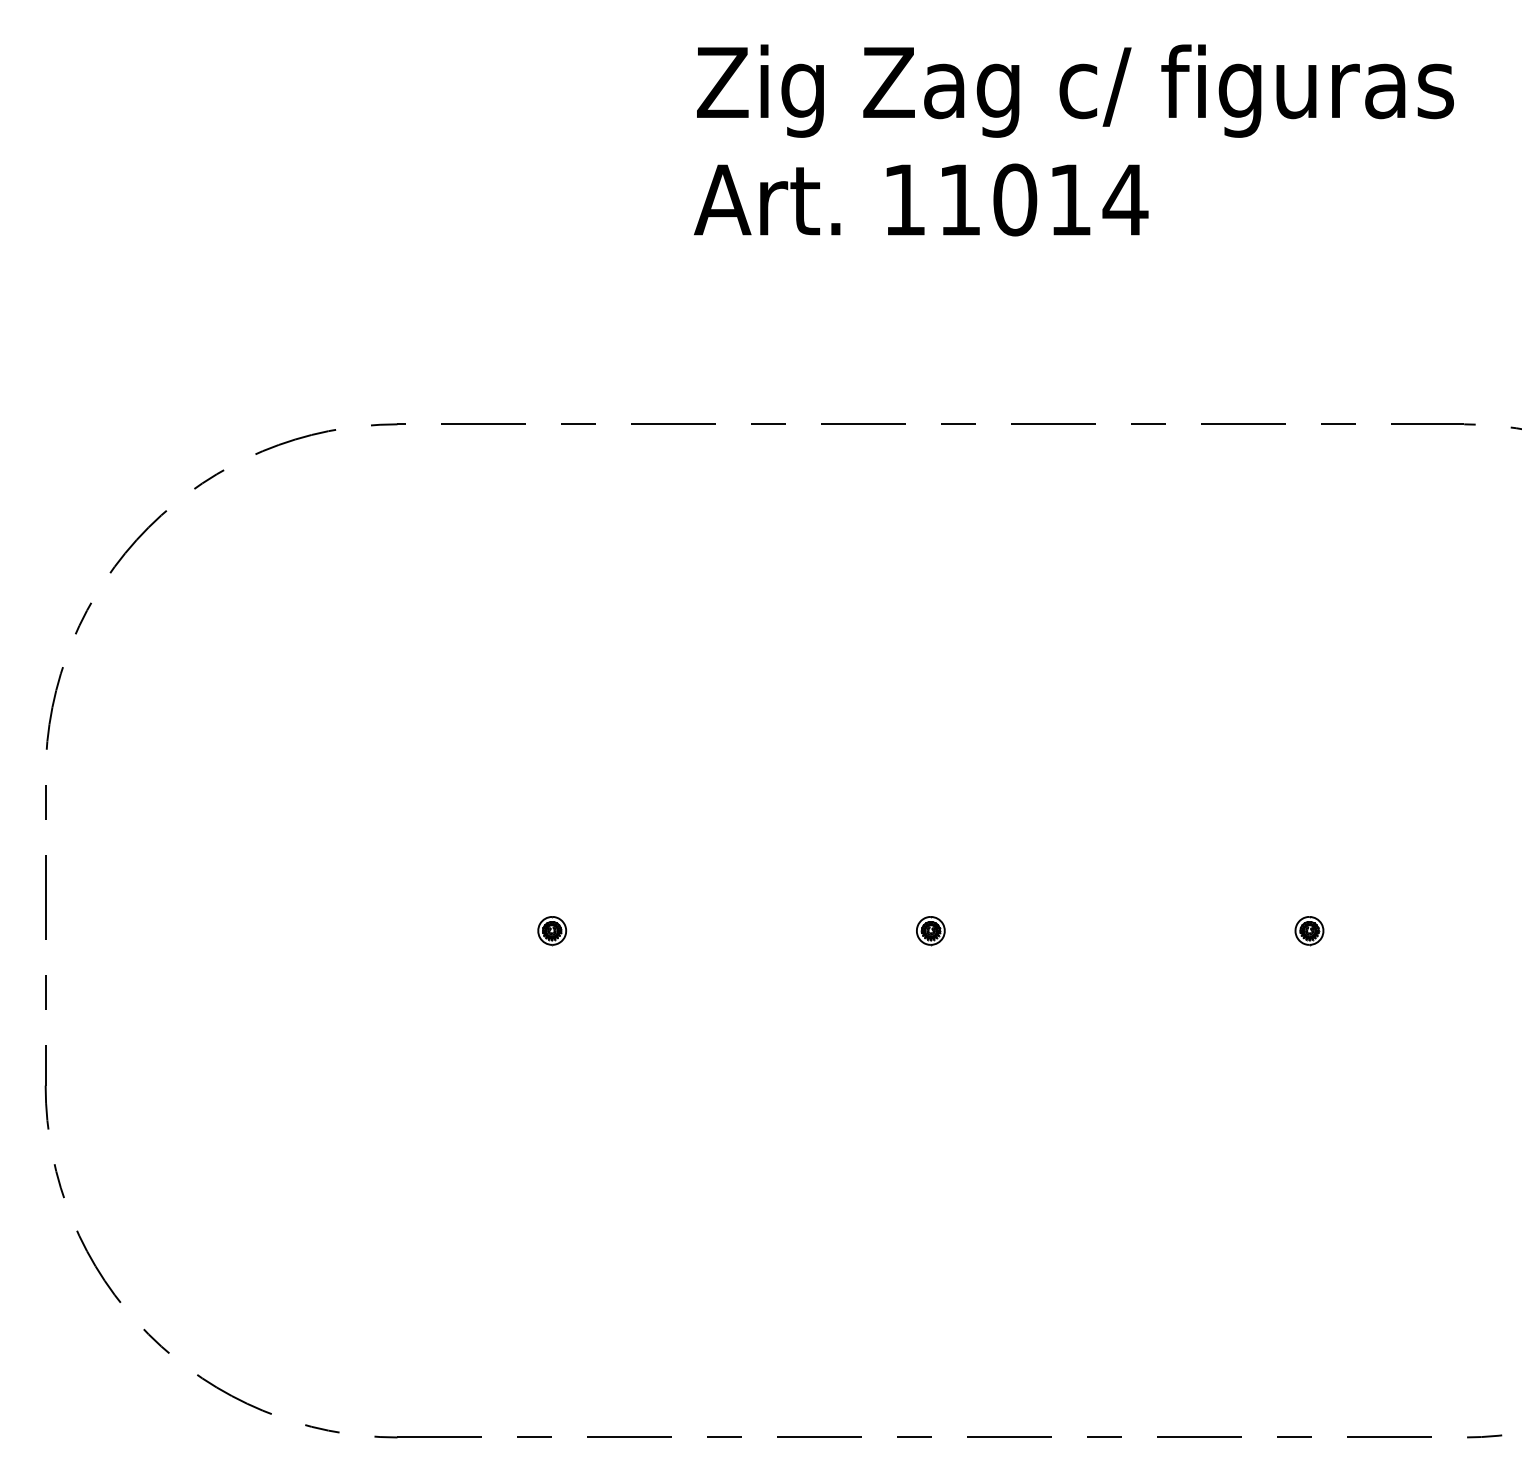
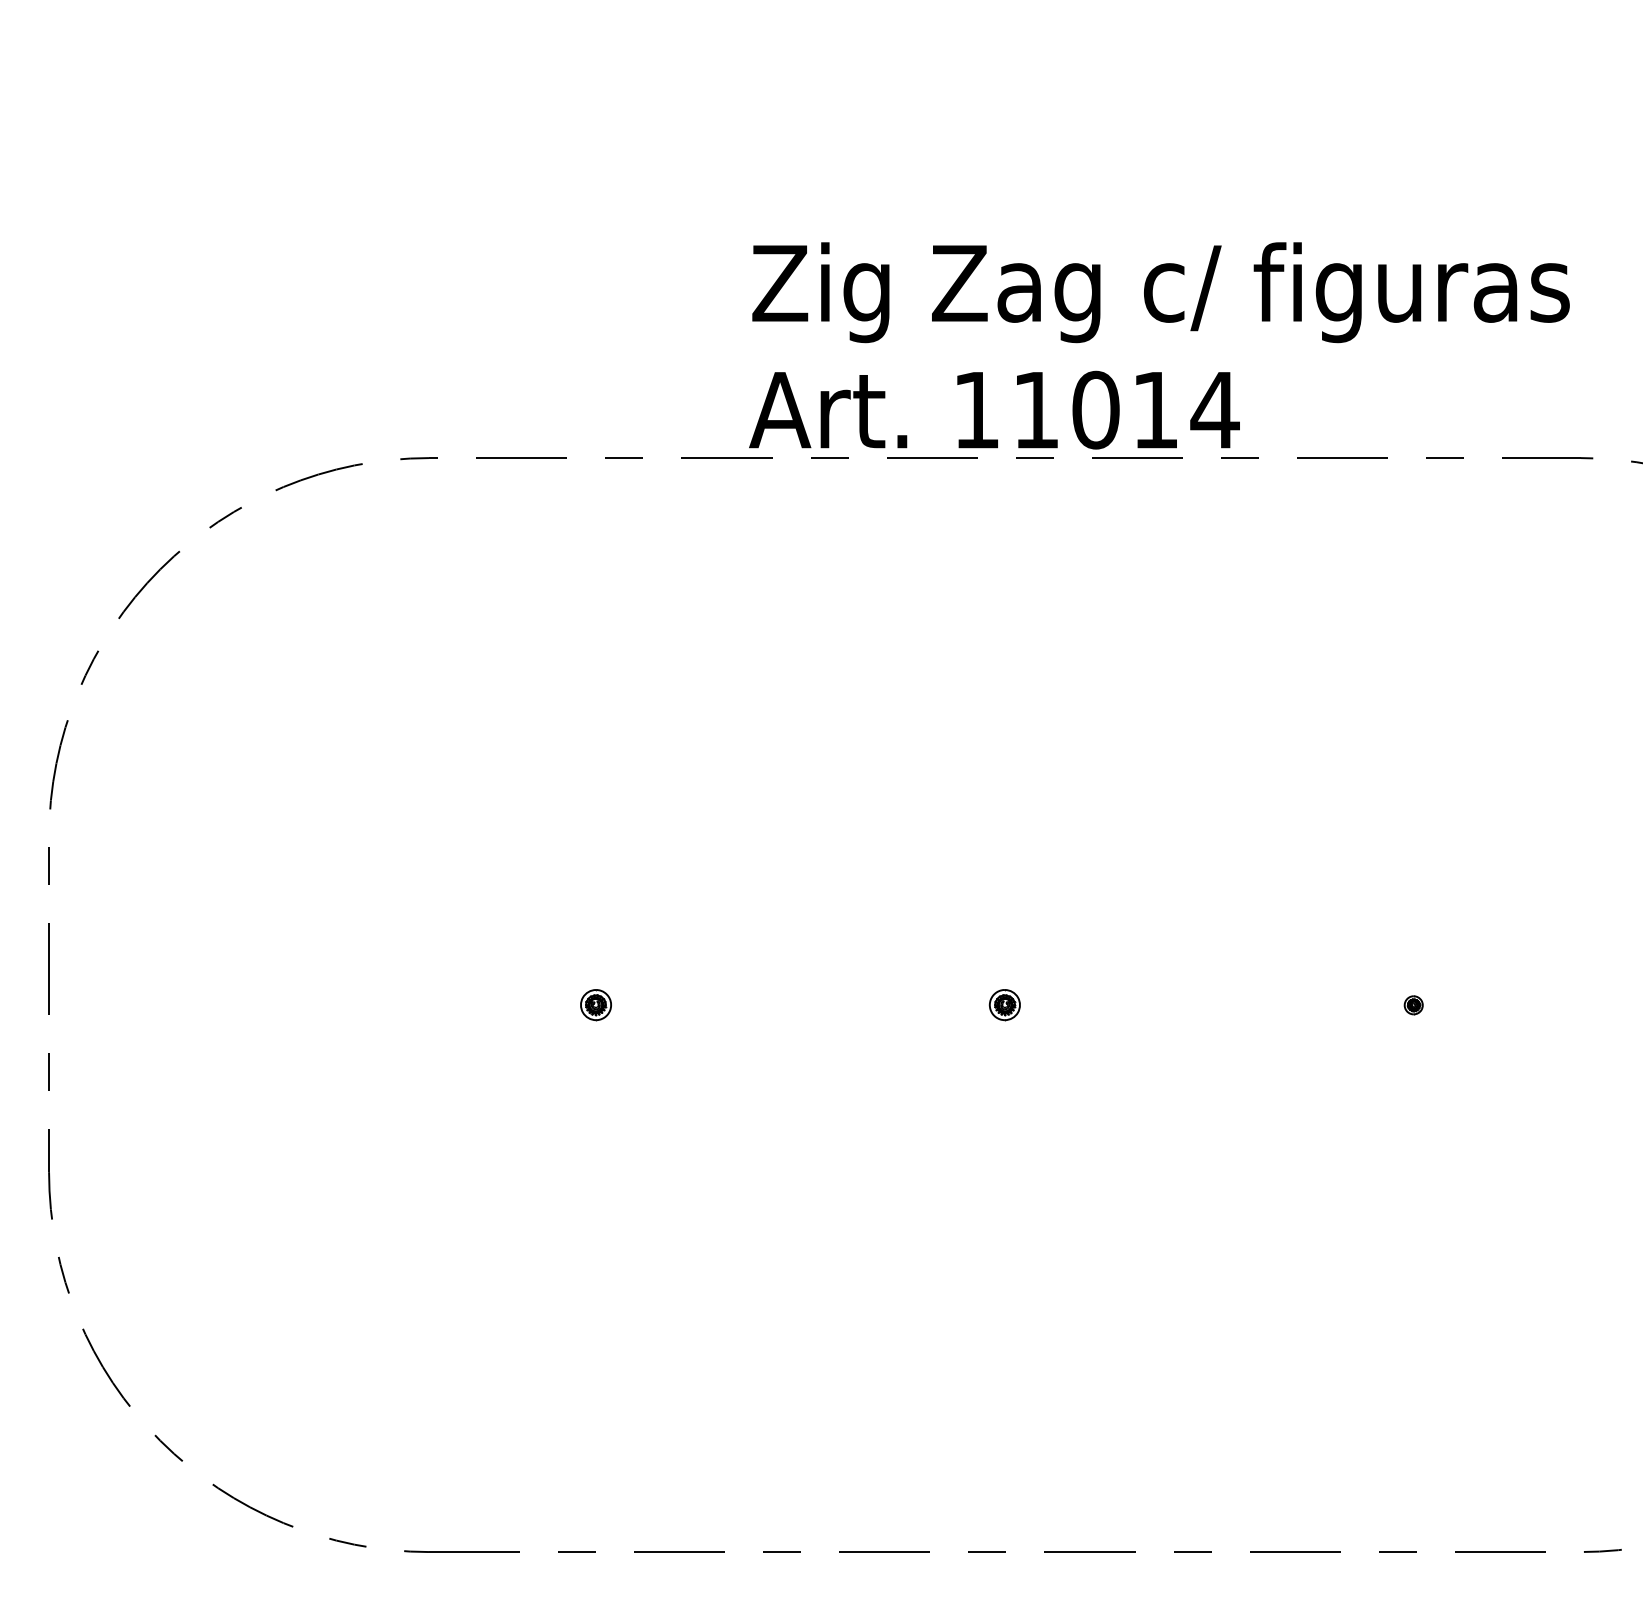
text: (1073, 140) -> (1158, 345), moved
part: (1309, 931) -> (1413, 1005), size x0.6

